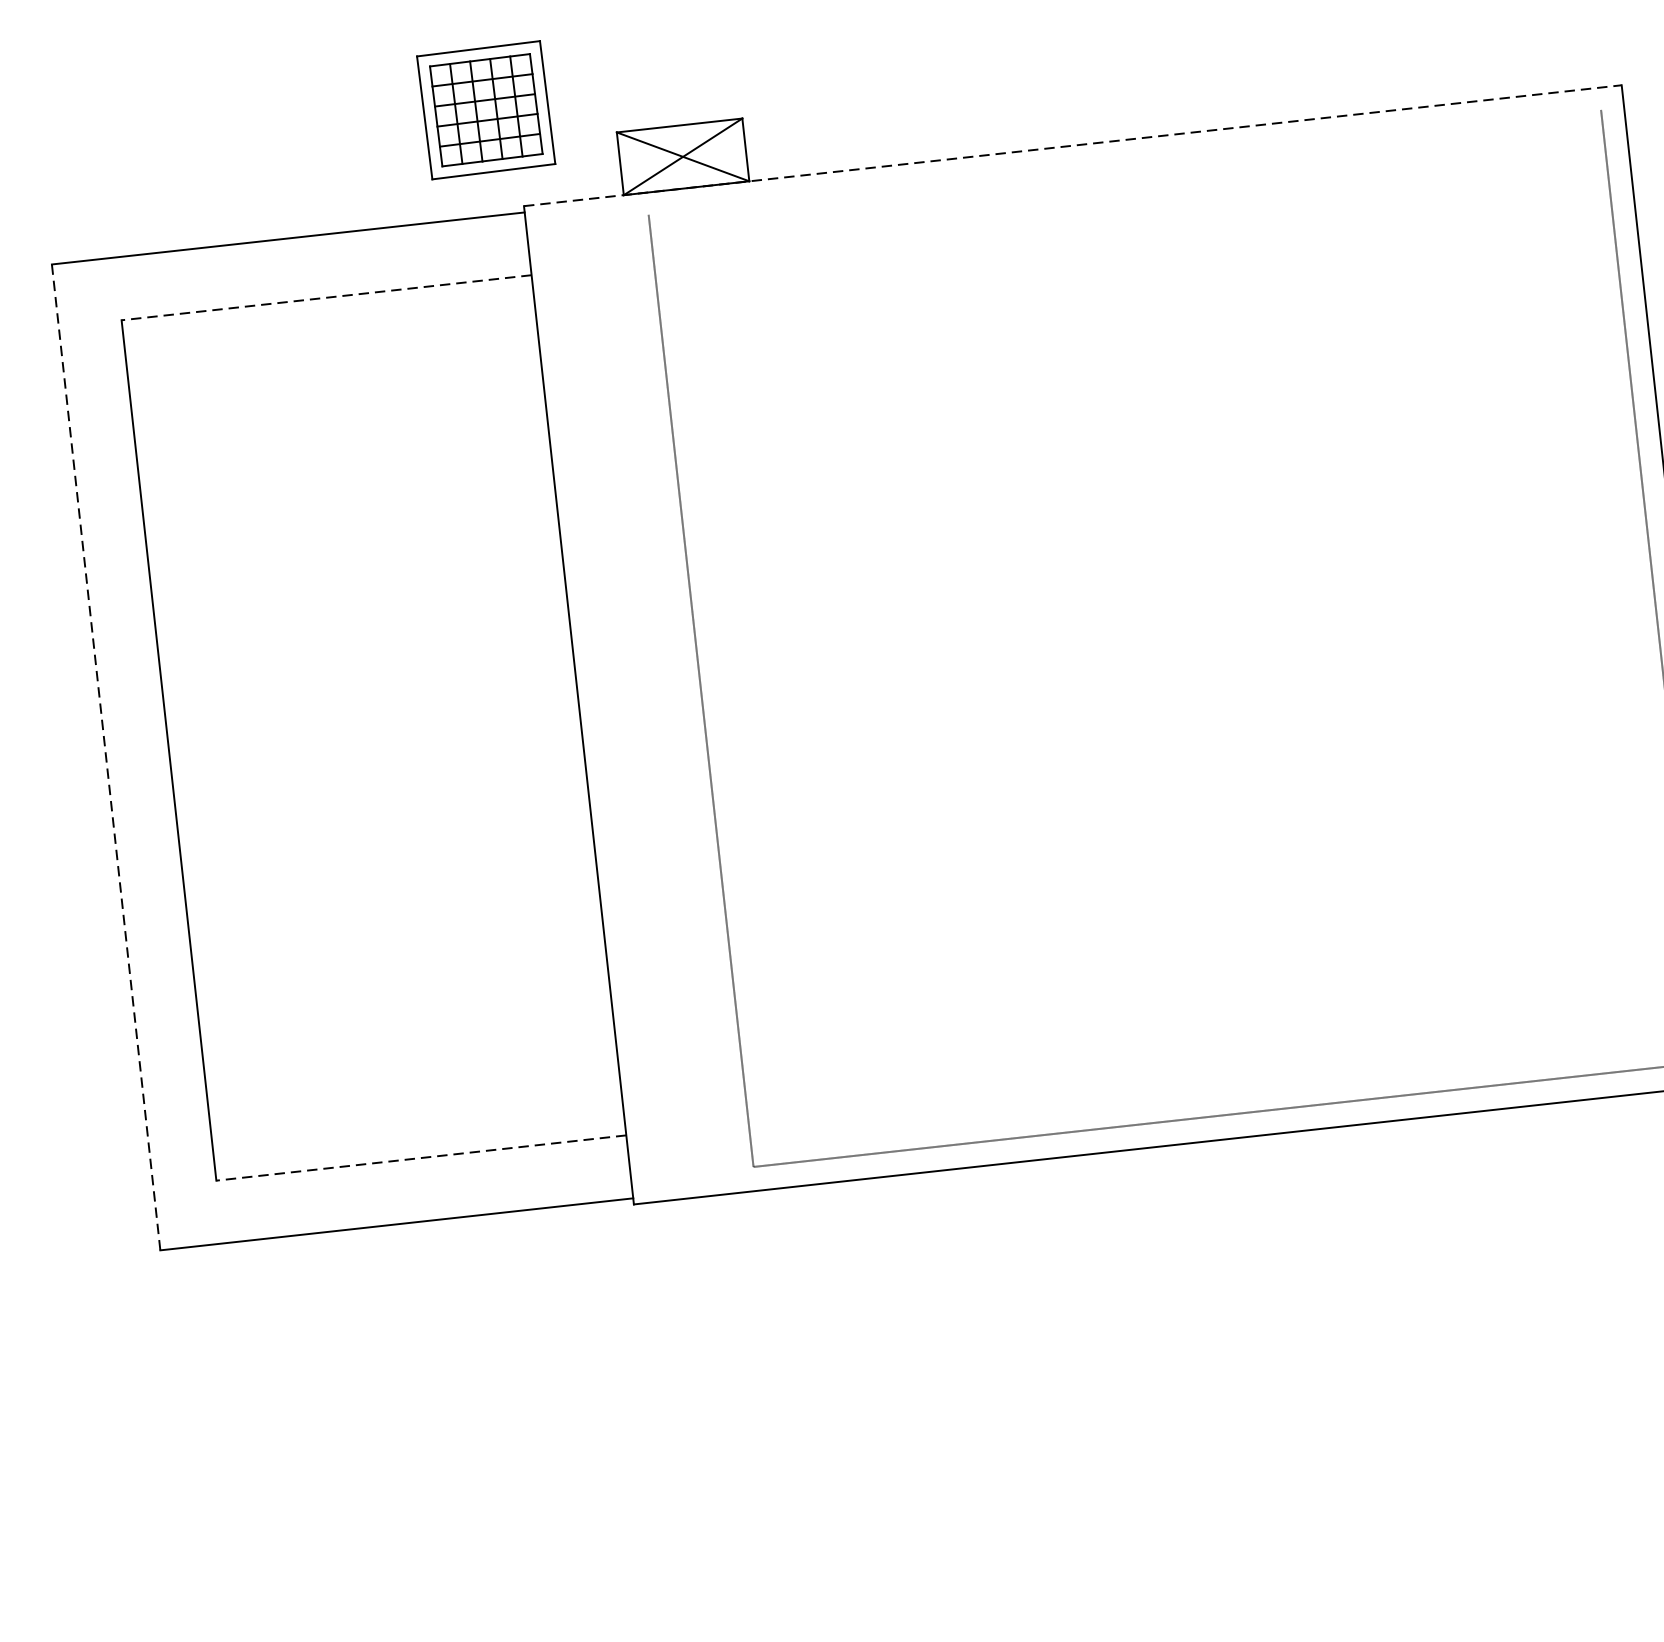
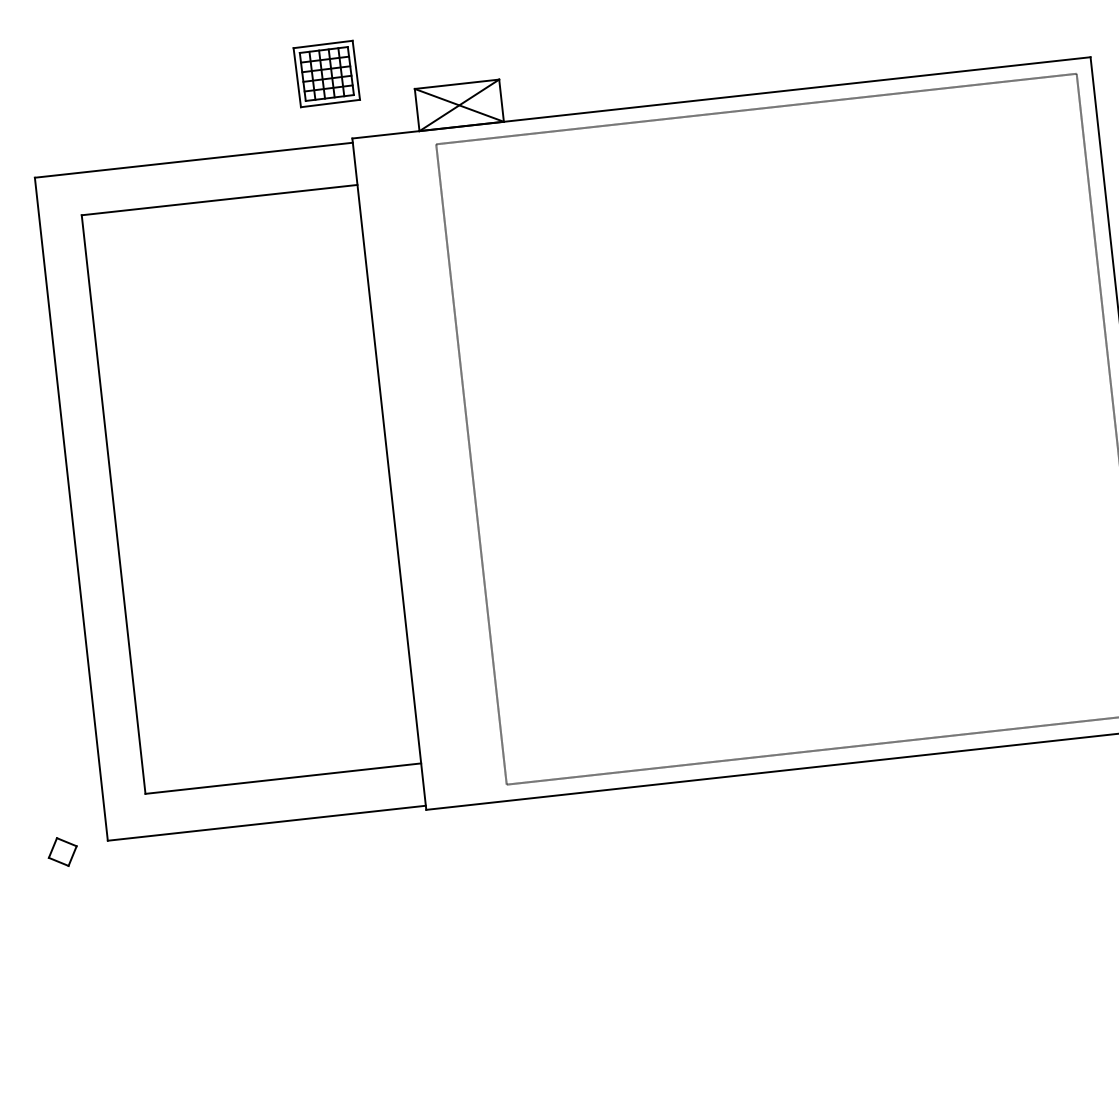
part: (485, 109) -> (326, 73), size x0.71
line: (1072, 145) -> (721, 97), dashed -> solid
line: (1124, 161) -> (756, 108), added
line: (326, 298) -> (219, 200), dashed -> solid
line: (106, 757) -> (71, 509), dashed -> solid
line: (421, 1157) -> (283, 778), dashed -> solid
part: (92, 1266) -> (62, 851), added

